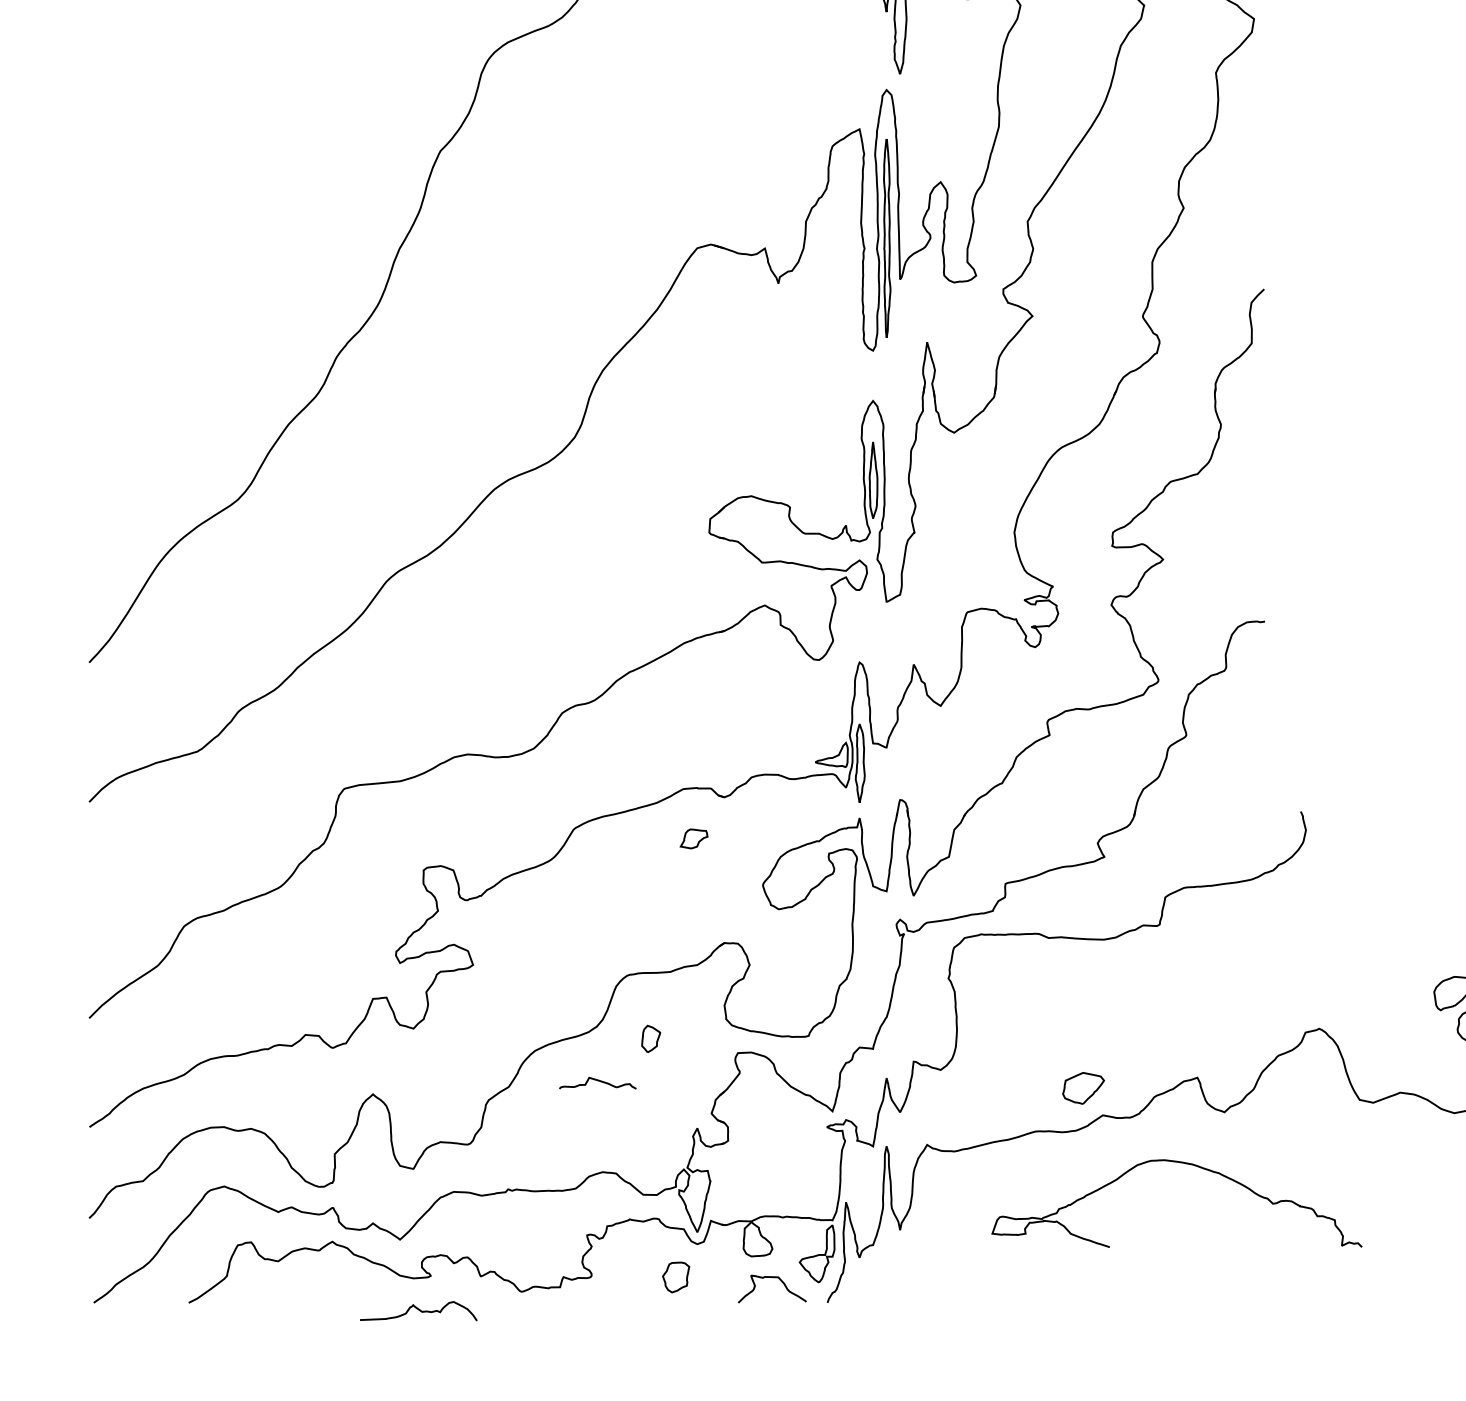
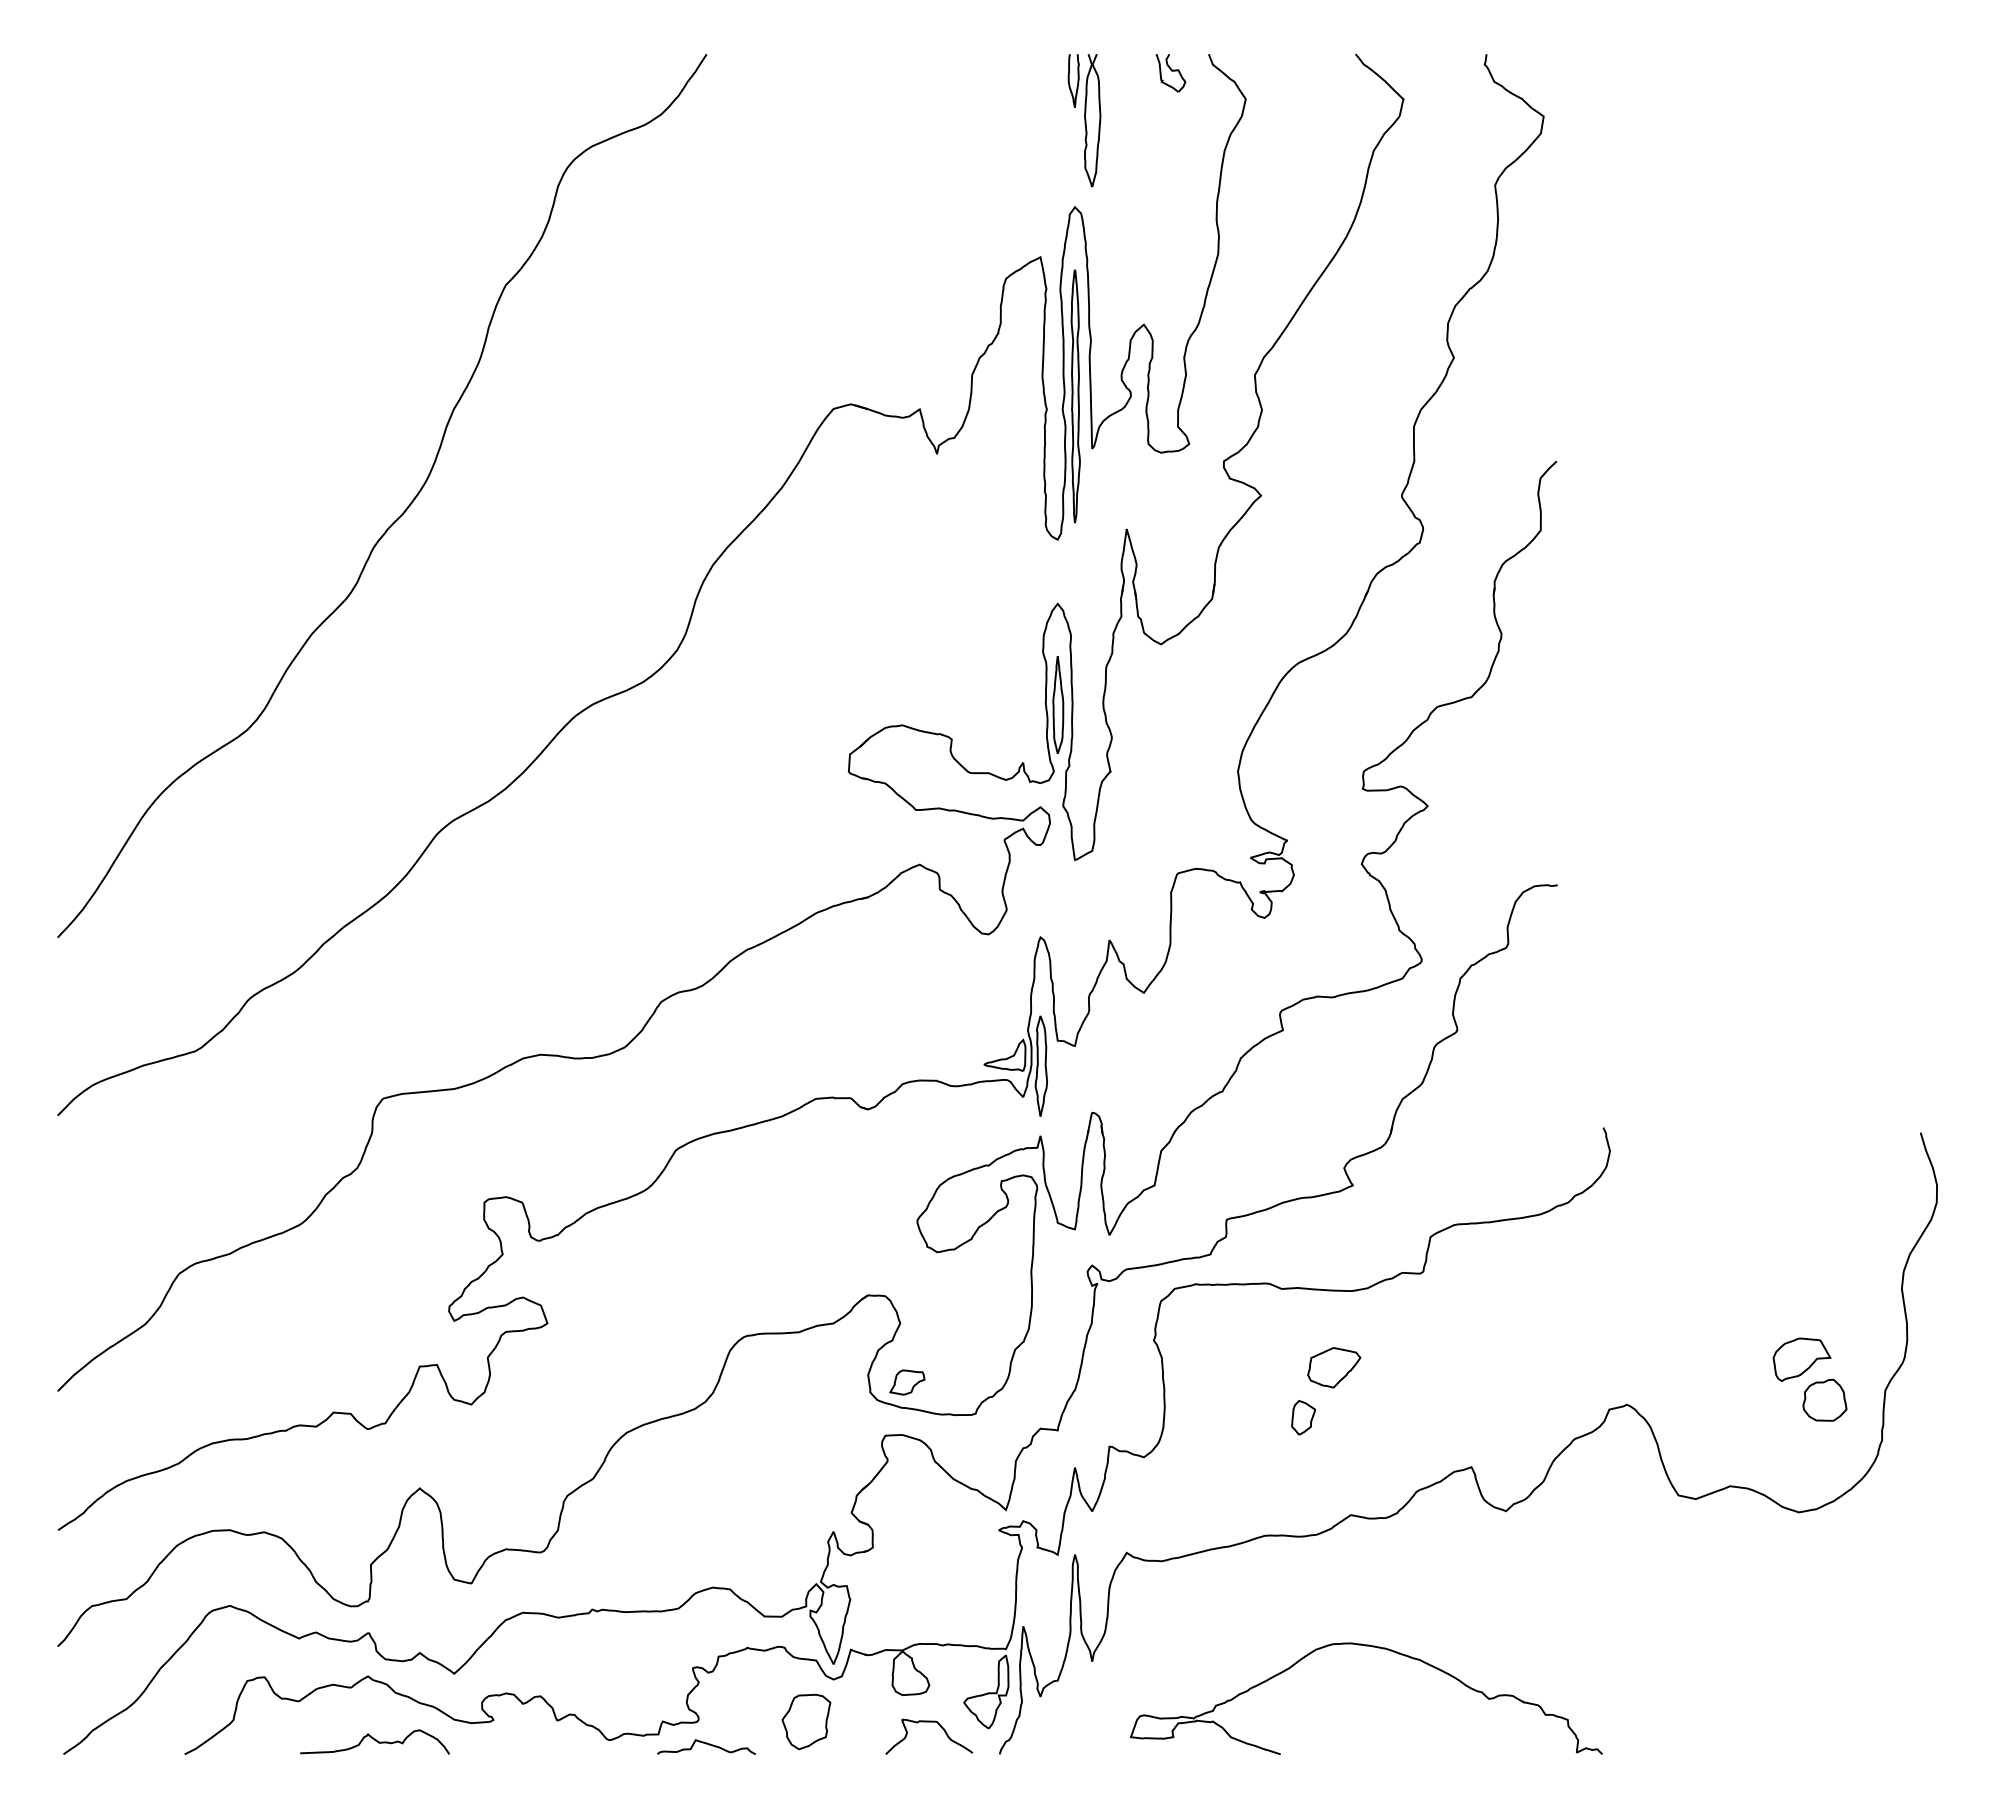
part: (694, 838) -> (907, 1382), moved
part: (651, 1038) -> (1303, 1417), moved
curve: (597, 1081) -> (706, 1744), moved
part: (1083, 1088) -> (1334, 1367), moved
curve: (1185, 1164) -> (1377, 1648), moved
part: (676, 1277) -> (806, 1721), size x1.43
curve: (418, 1310) -> (374, 1740), moved

